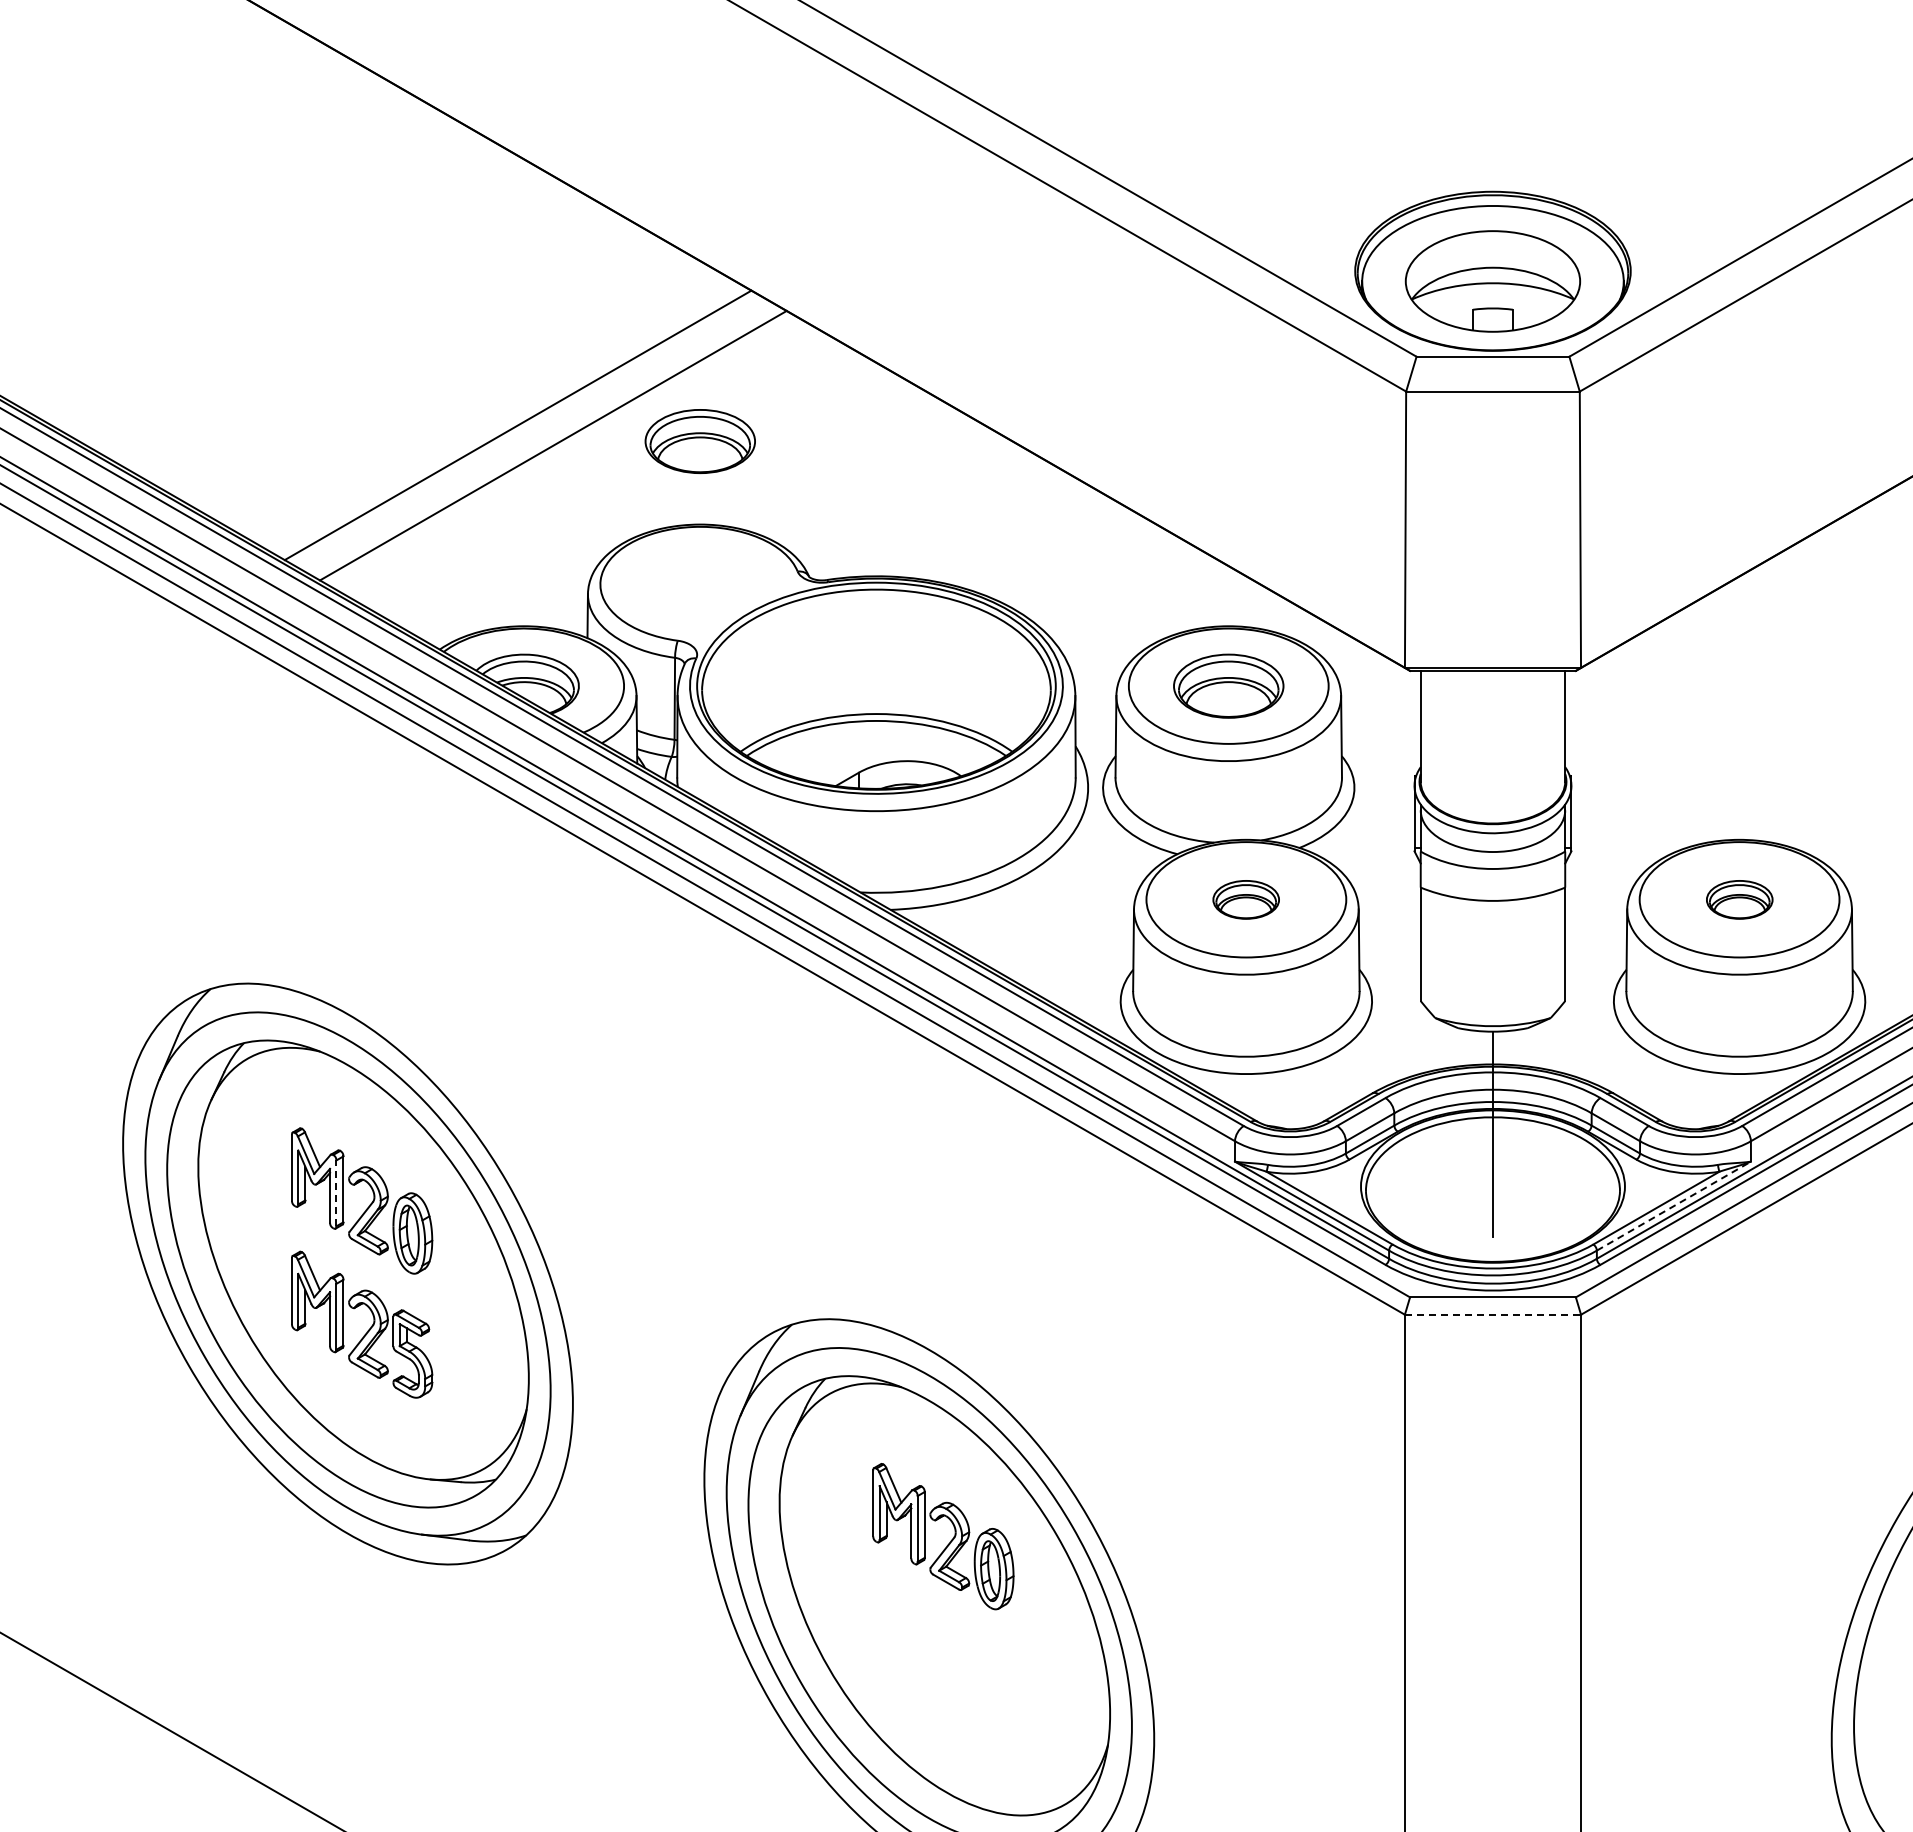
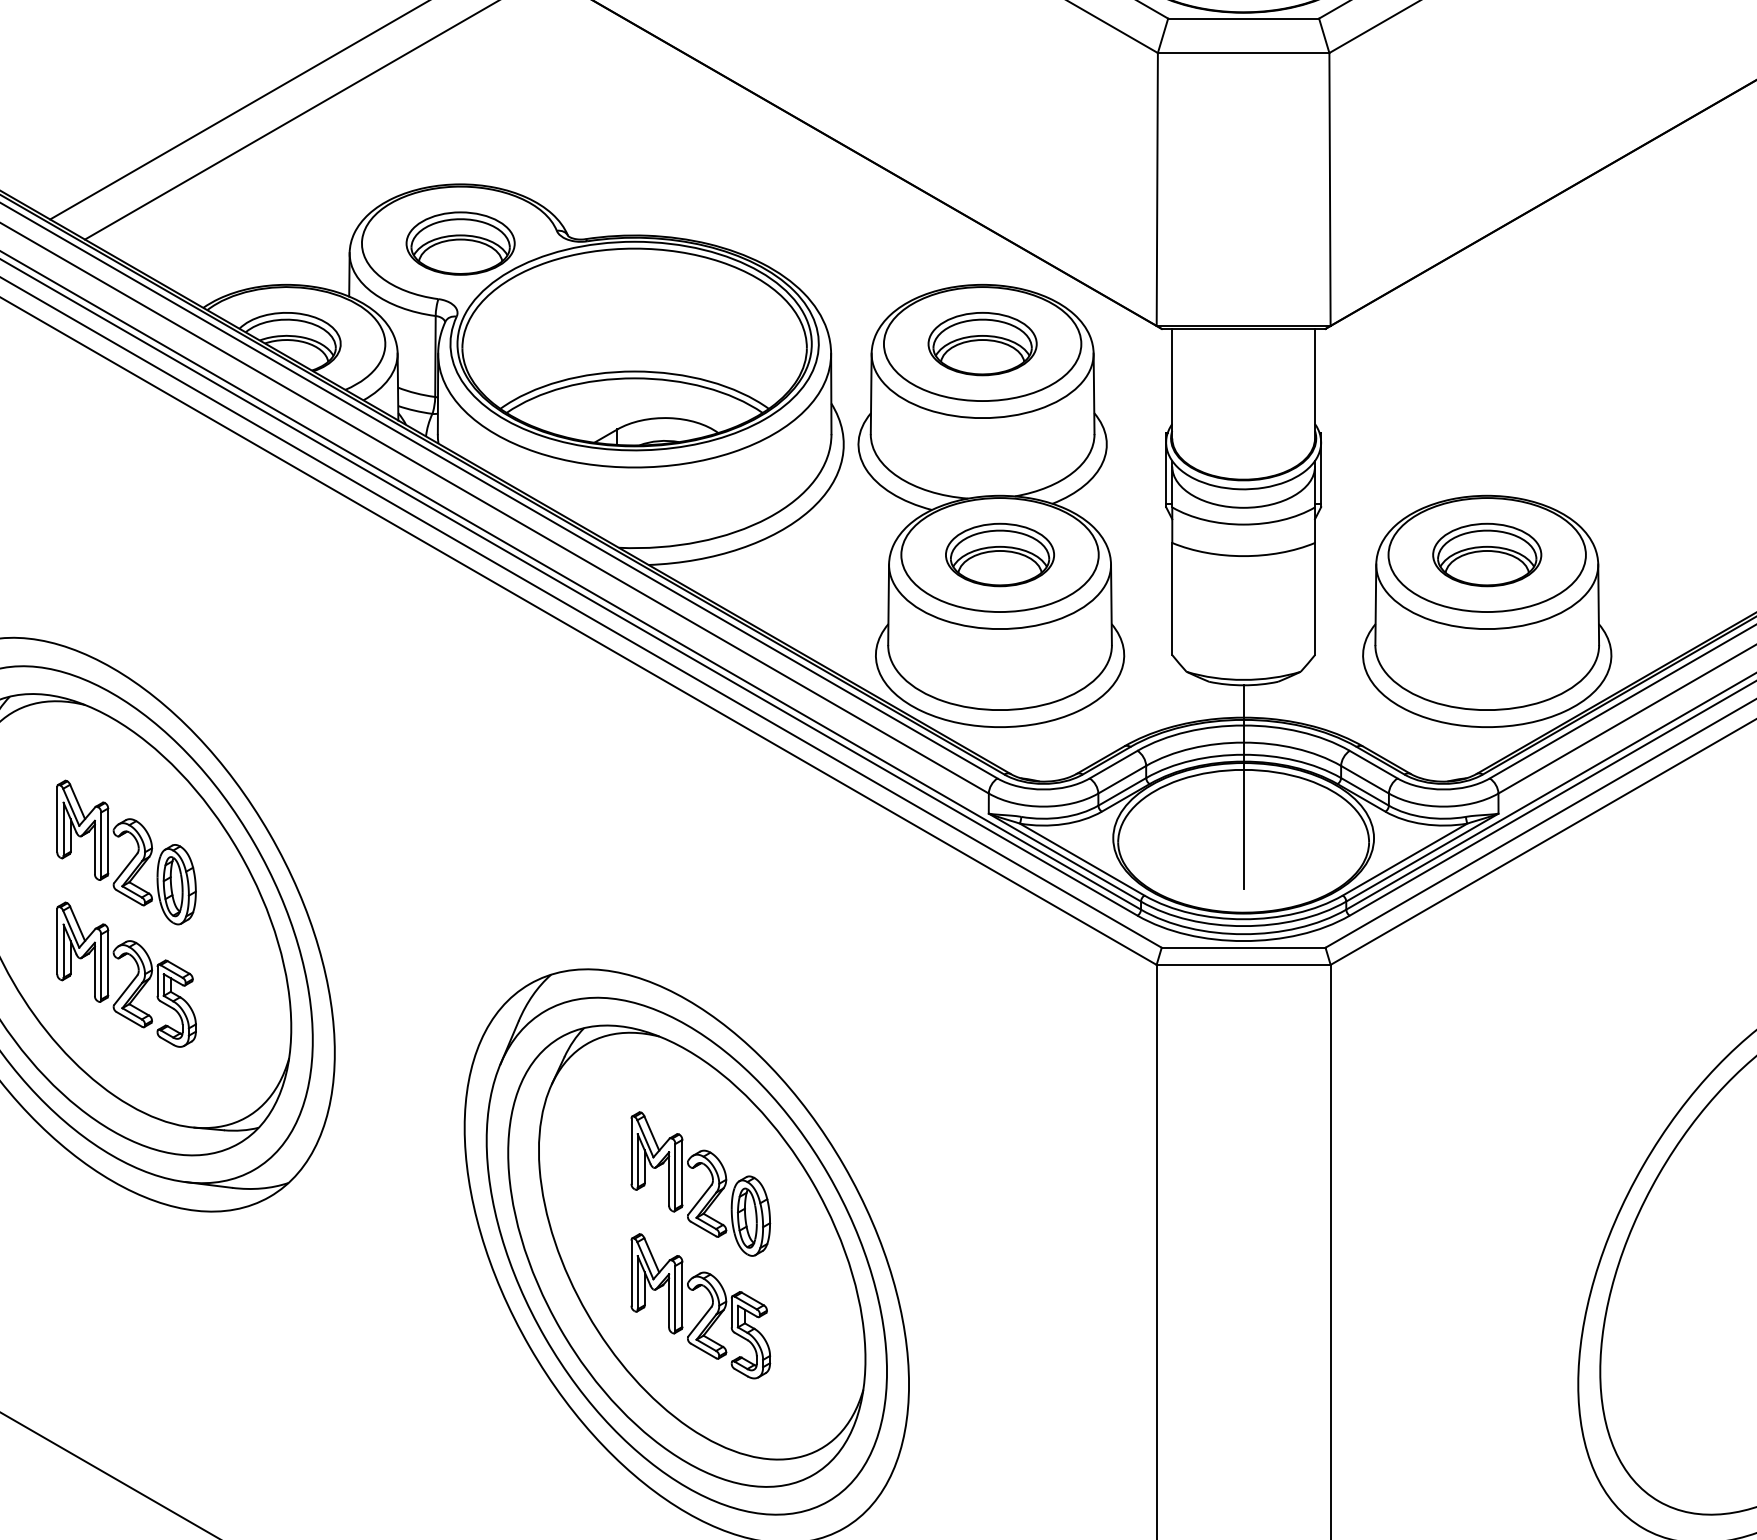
part: (699, 441) -> (459, 243), moved
part: (1245, 899) -> (999, 554), size x1.67
part: (1739, 899) -> (1487, 554), size x1.67
line: (336, 1193) -> (101, 845), dashed -> solid
line: (1673, 1206) -> (1421, 857), dashed -> solid
line: (1493, 1314) -> (1244, 964), dashed -> solid
part: (949, 1665) -> (706, 1311), added

